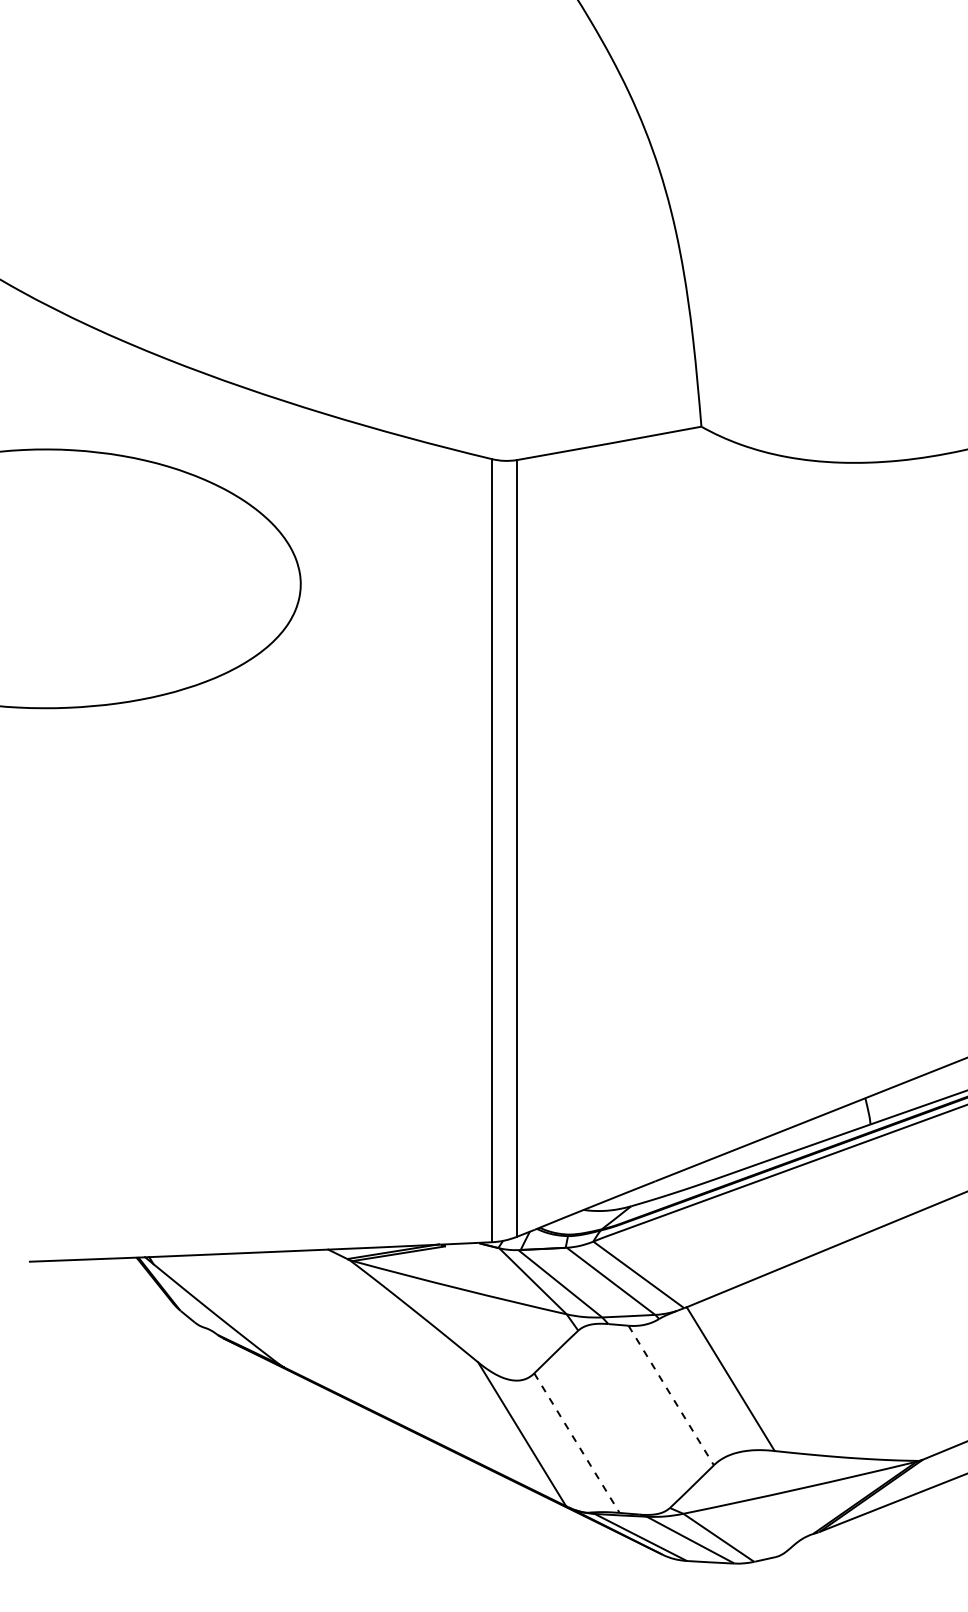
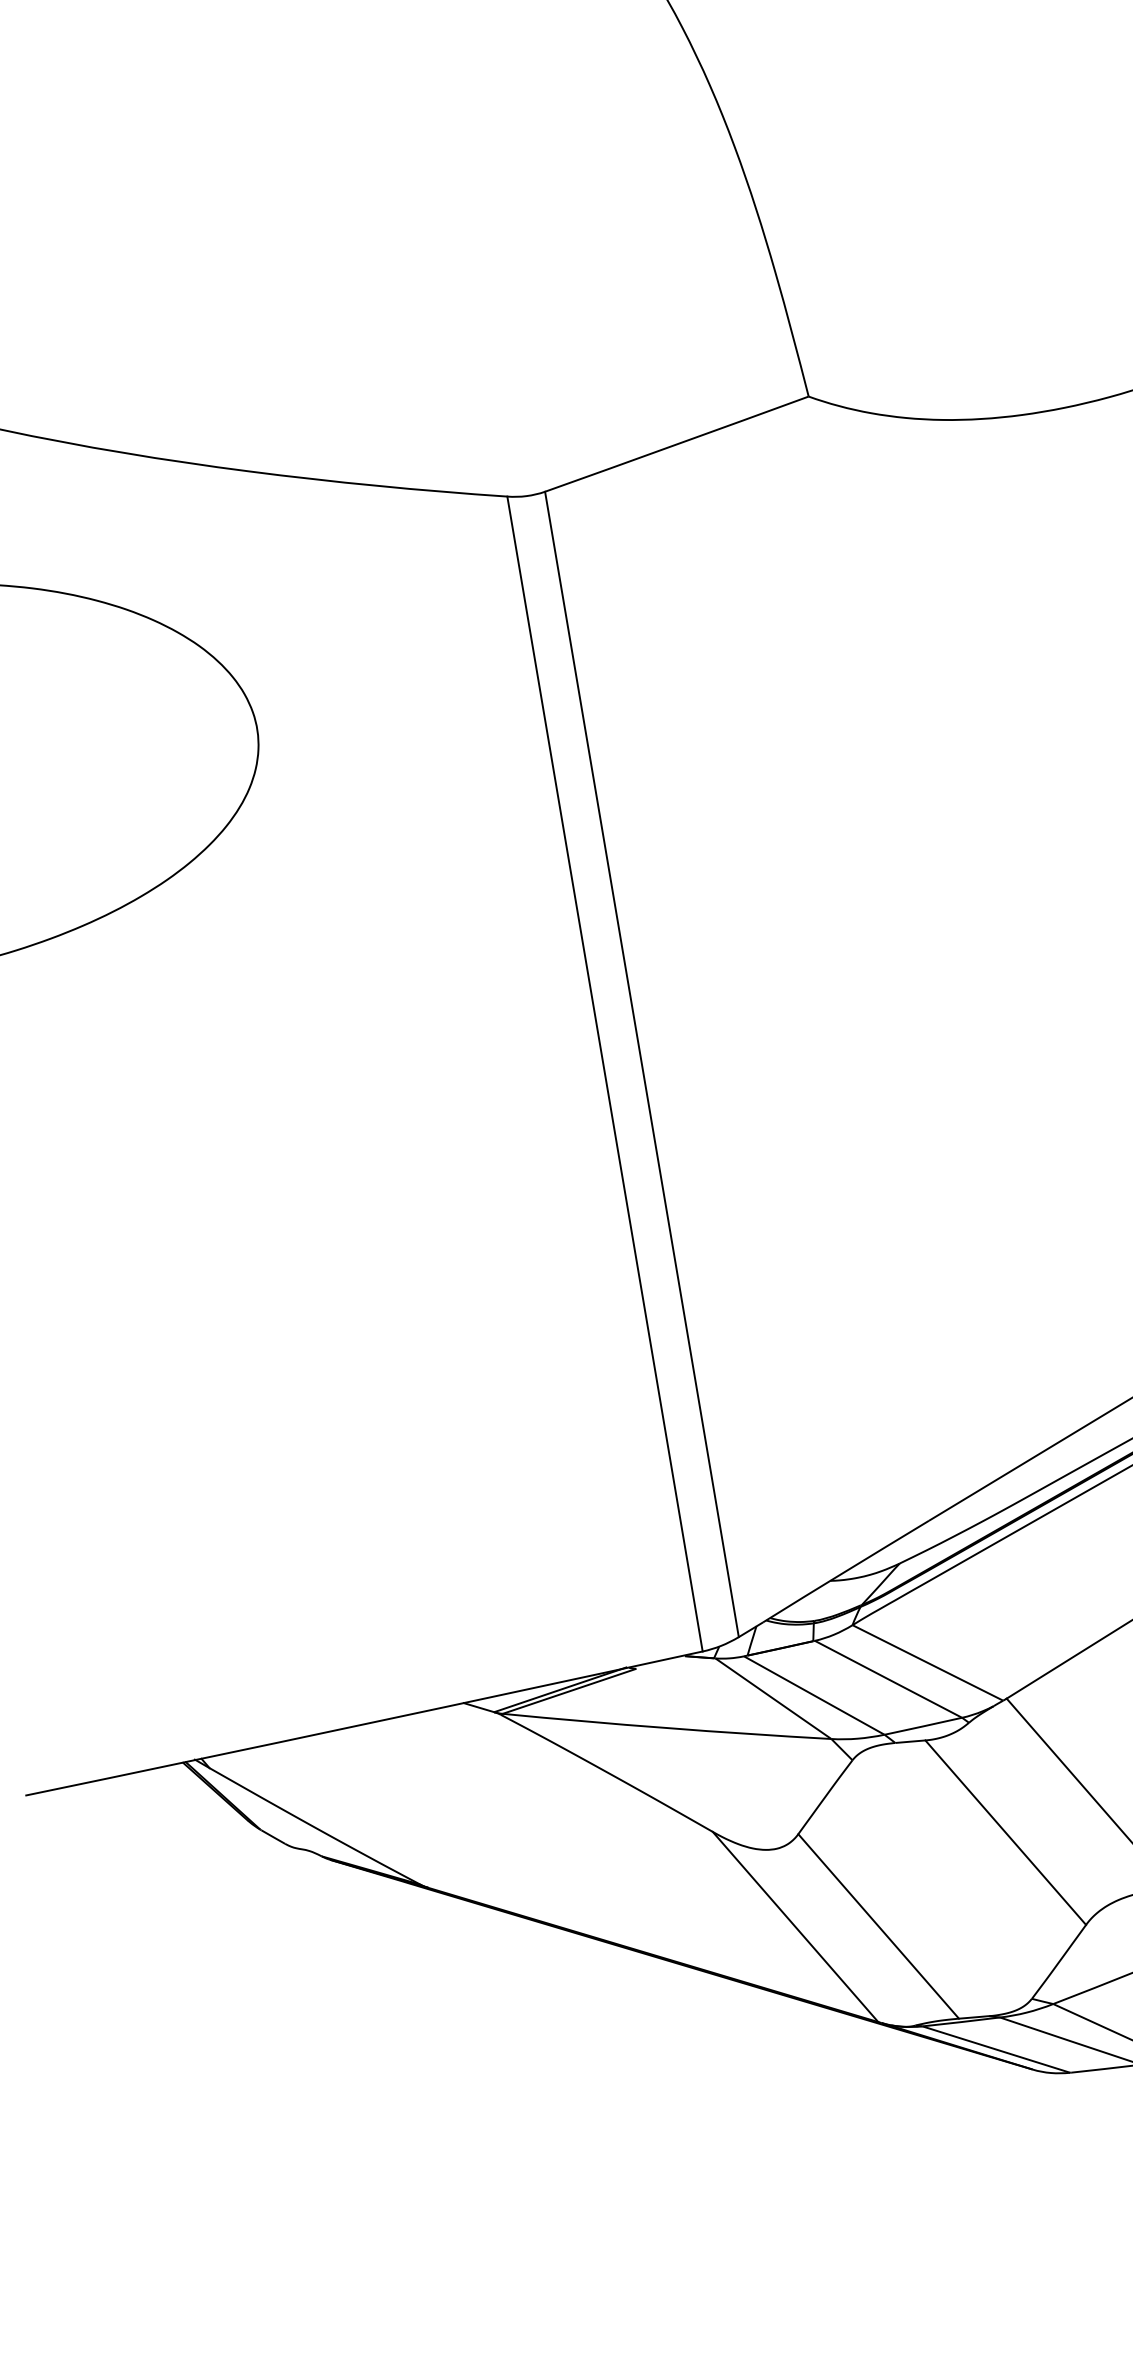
line: (671, 1395) -> (1006, 1832), dashed -> solid
line: (576, 1443) -> (878, 1927), dashed -> solid

